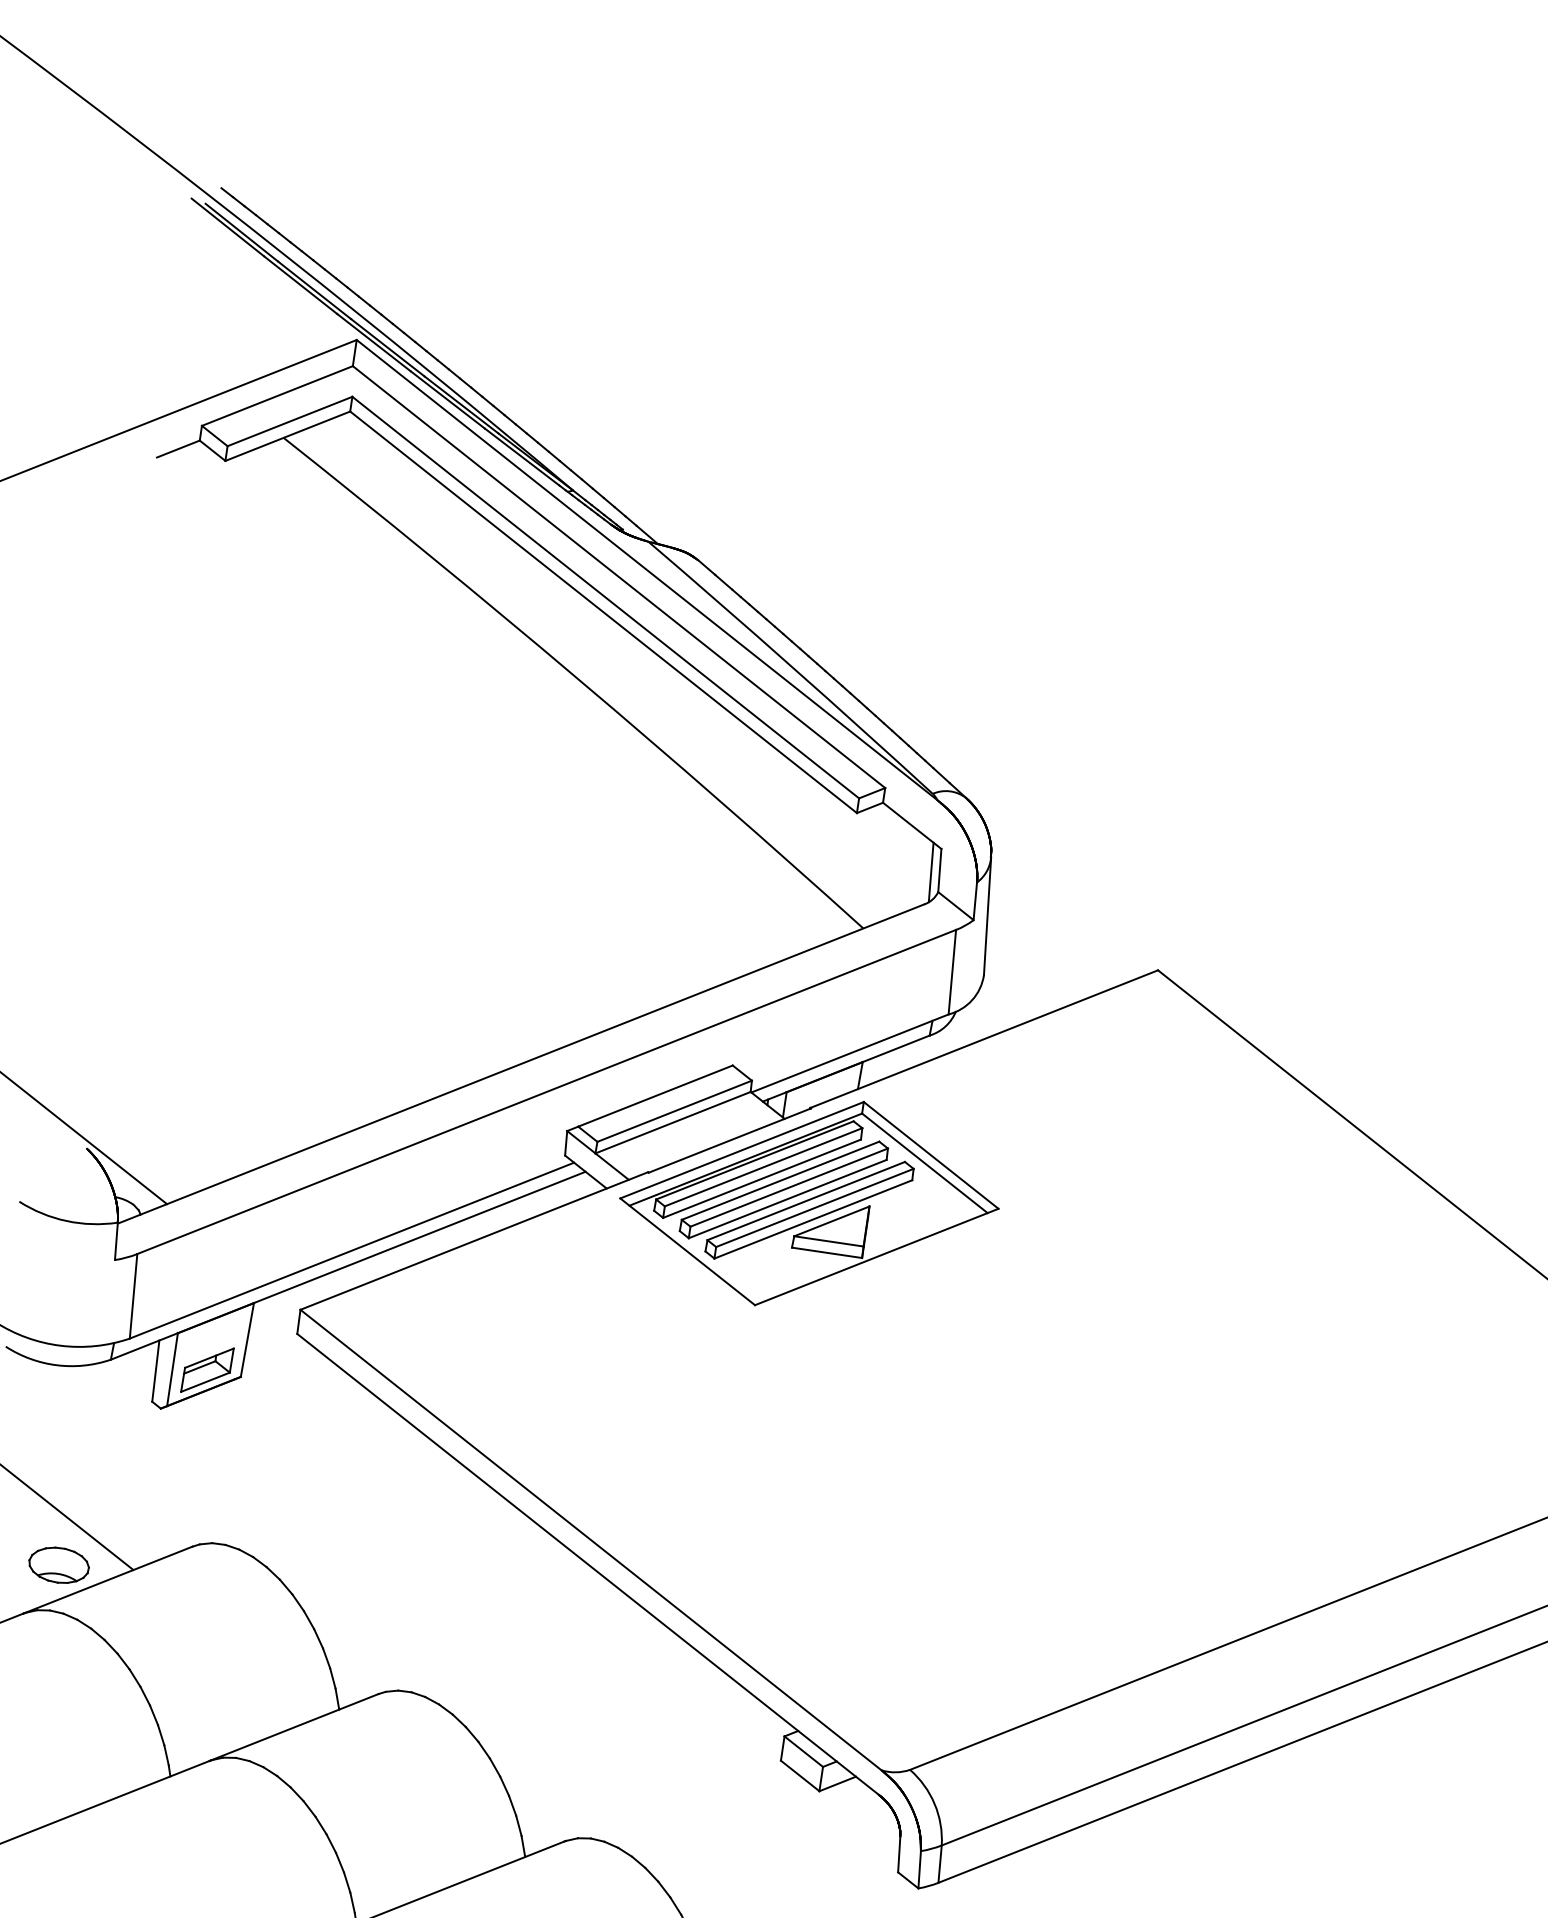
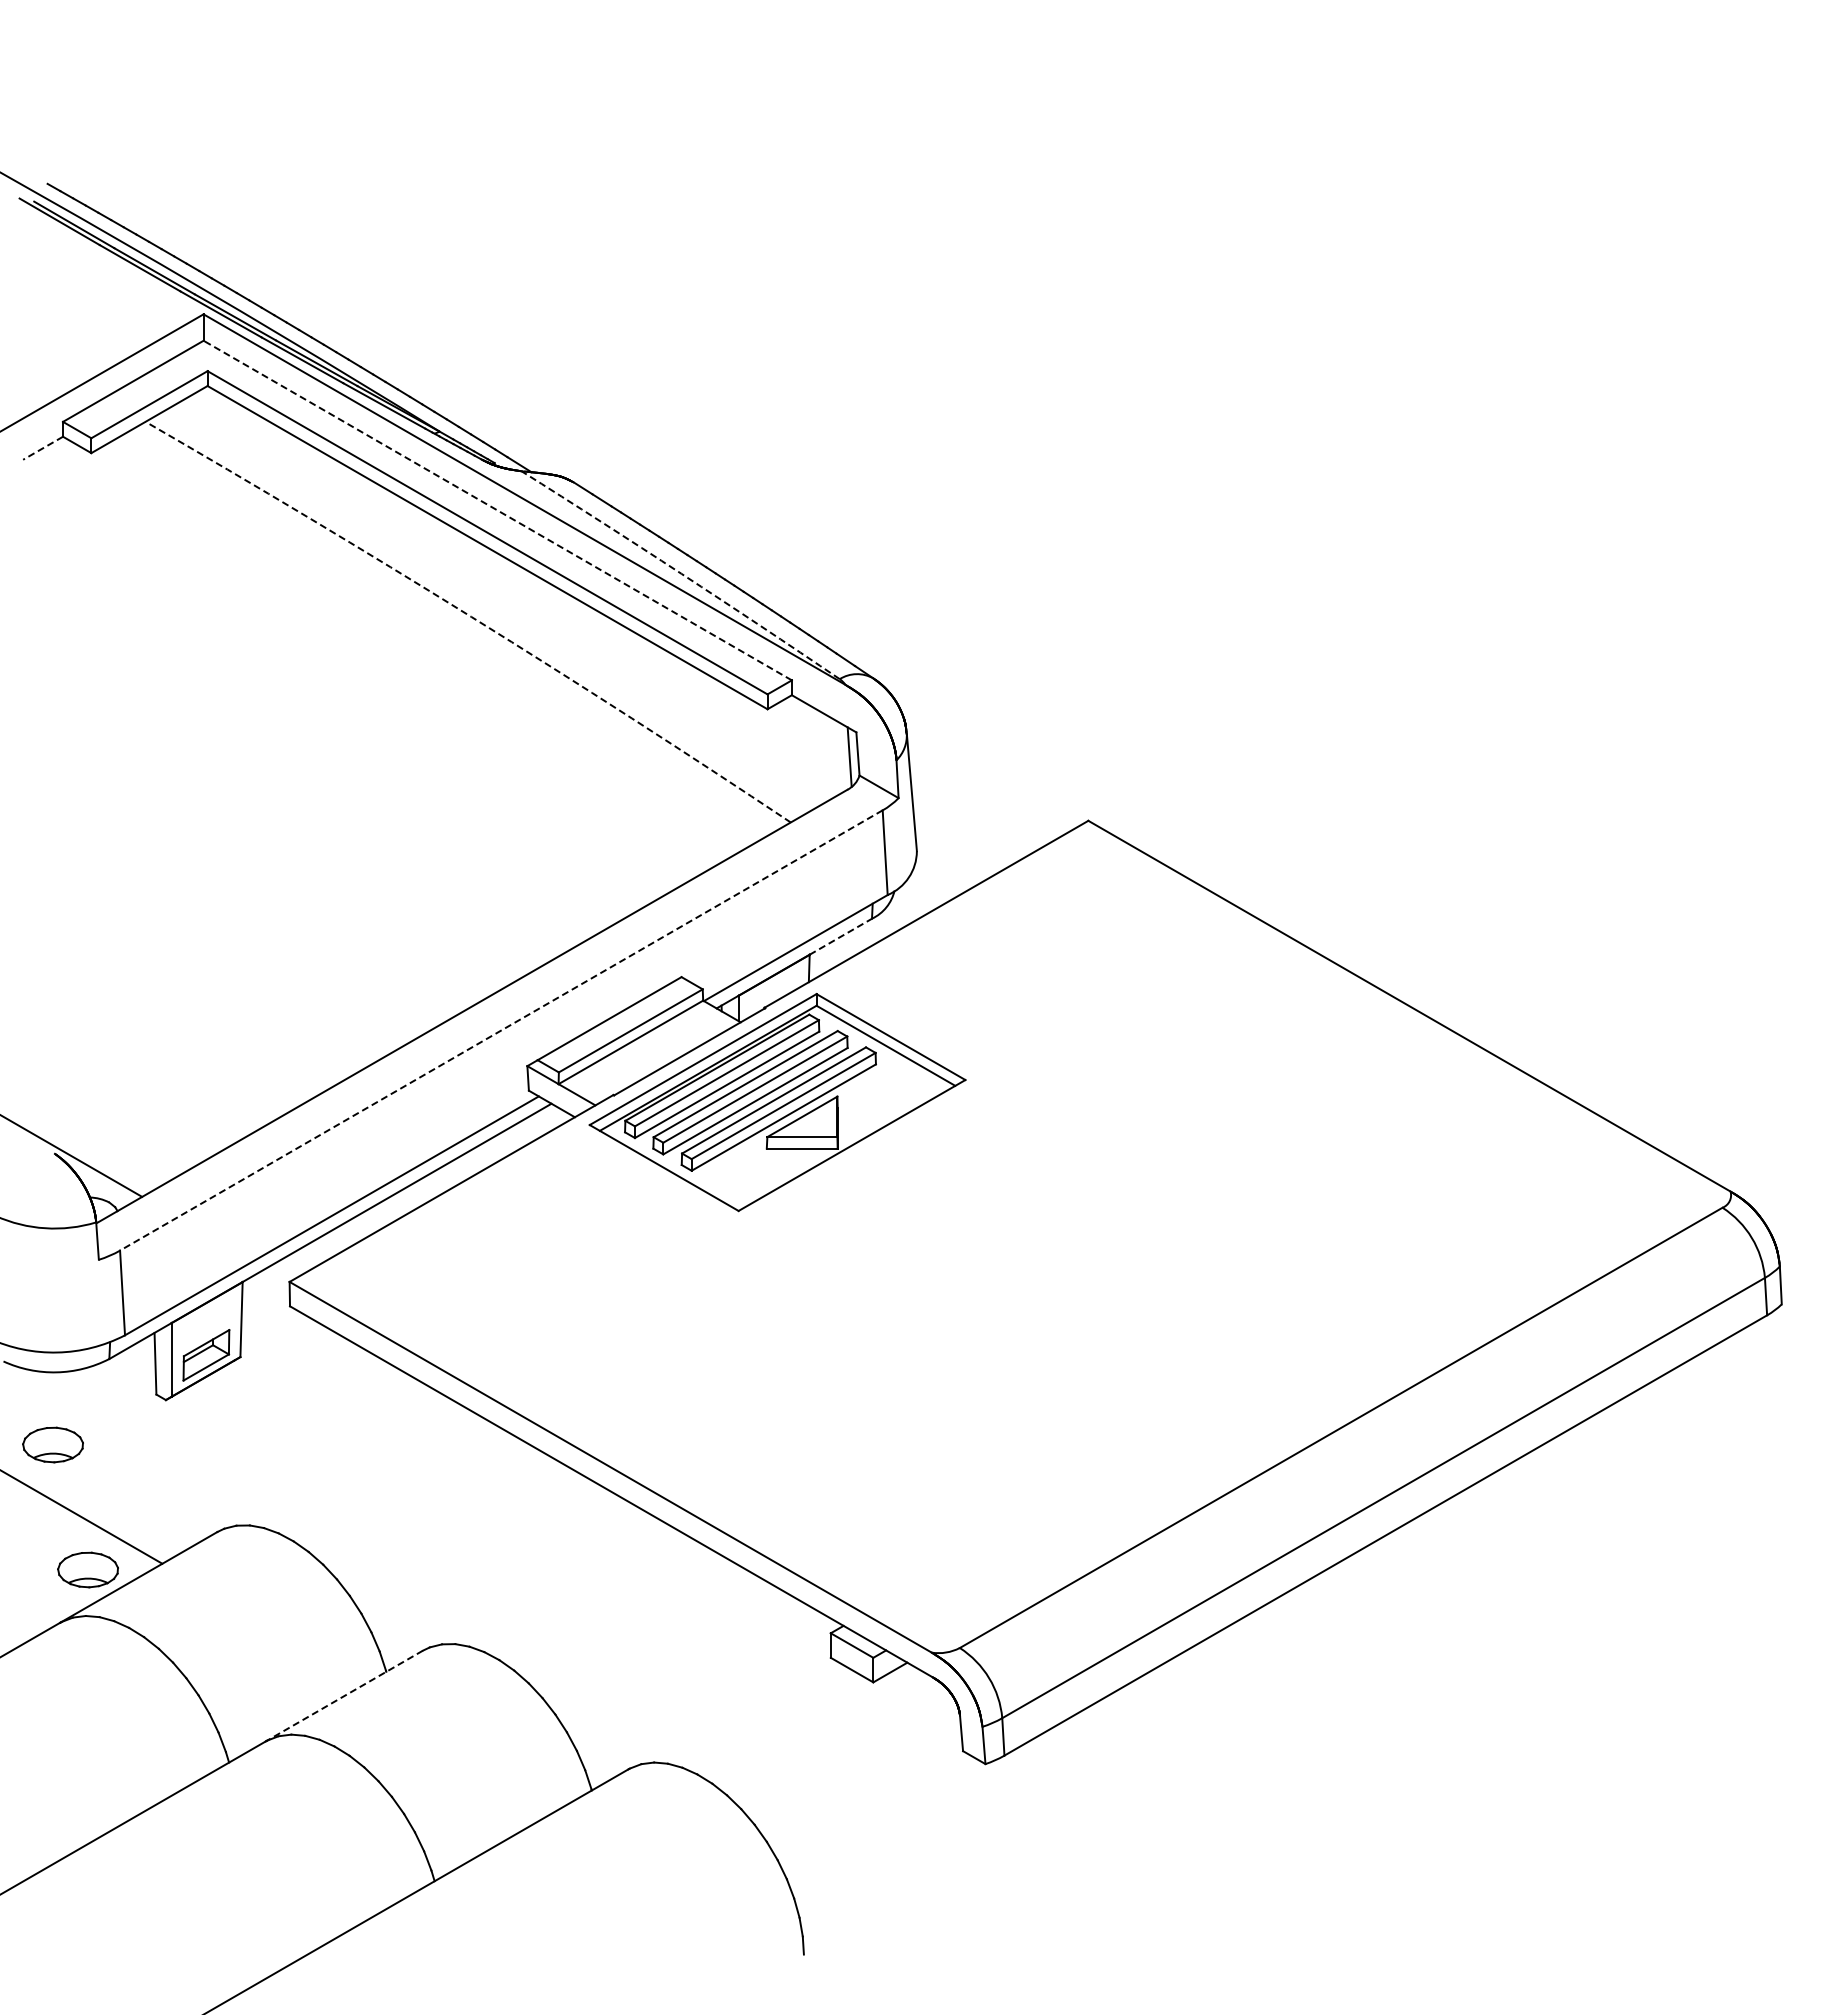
line: (177, 449) -> (42, 448), solid -> dashed
line: (618, 577) -> (497, 510), solid -> dashed
arc: (791, 666) -> (681, 573), solid -> dashed
arc: (577, 678) -> (471, 616), solid -> dashed
line: (896, 1048) -> (841, 936), solid -> dashed
line: (545, 1091) -> (500, 1030), solid -> dashed
part: (42, 1435) -> (52, 1444), added
line: (294, 1727) -> (344, 1696), solid -> dashed

